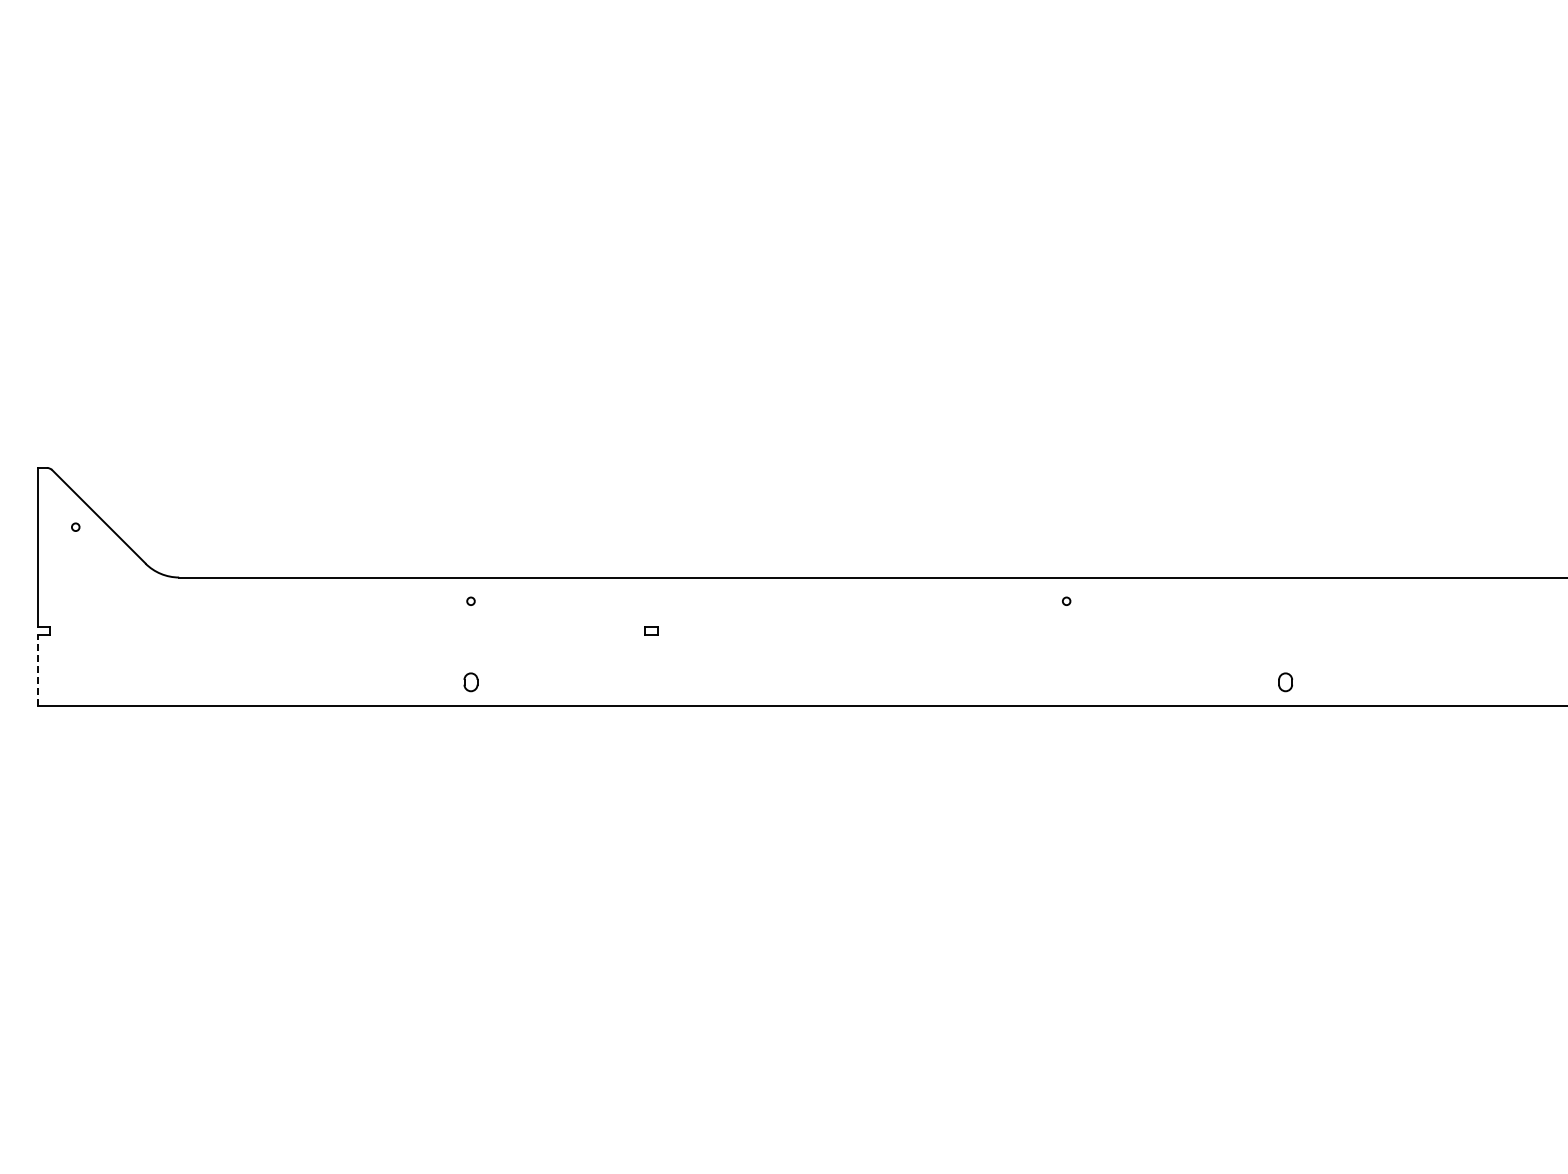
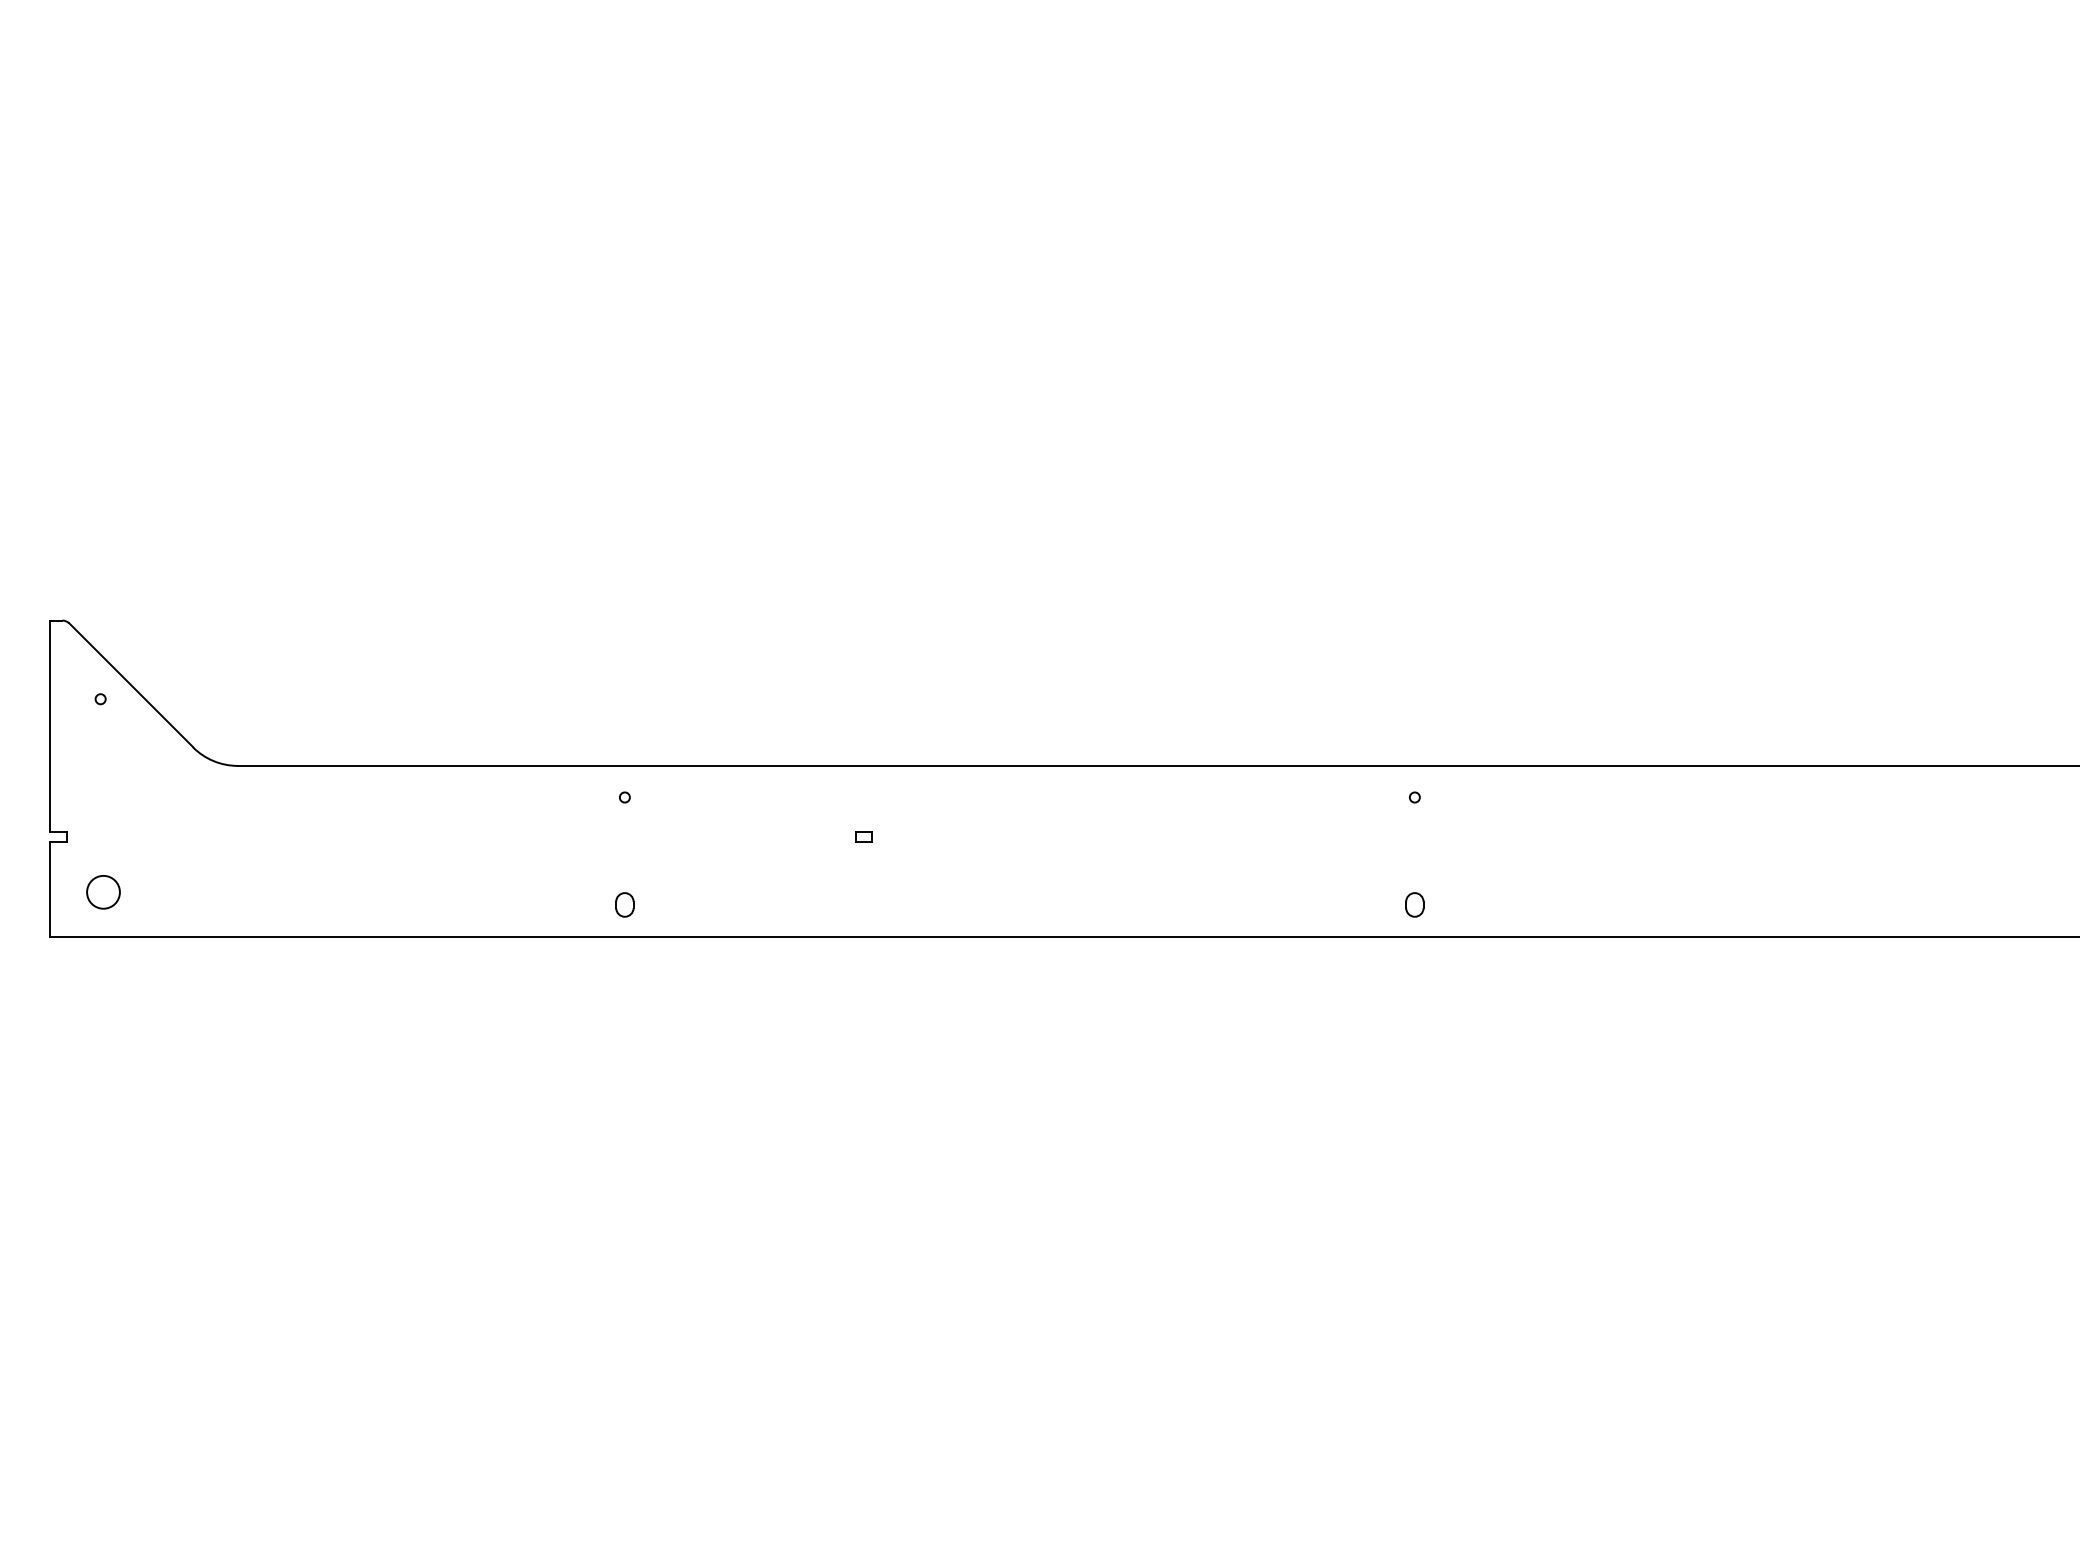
line: (37, 670) -> (49, 889), dashed -> solid
circle: (77, 672) -> (102, 891), added
part: (1285, 682) -> (1414, 905), moved

